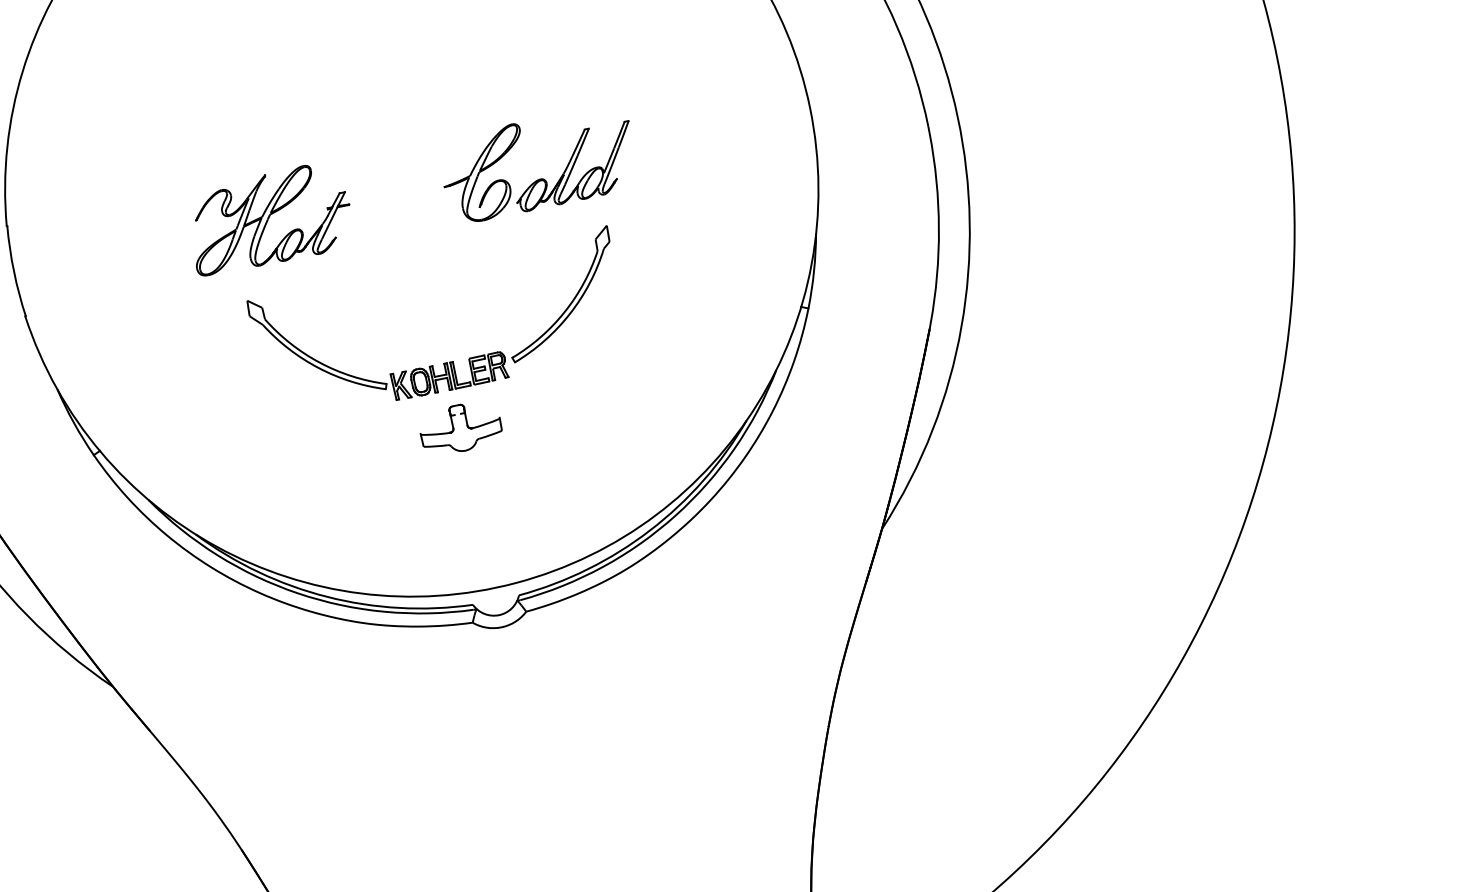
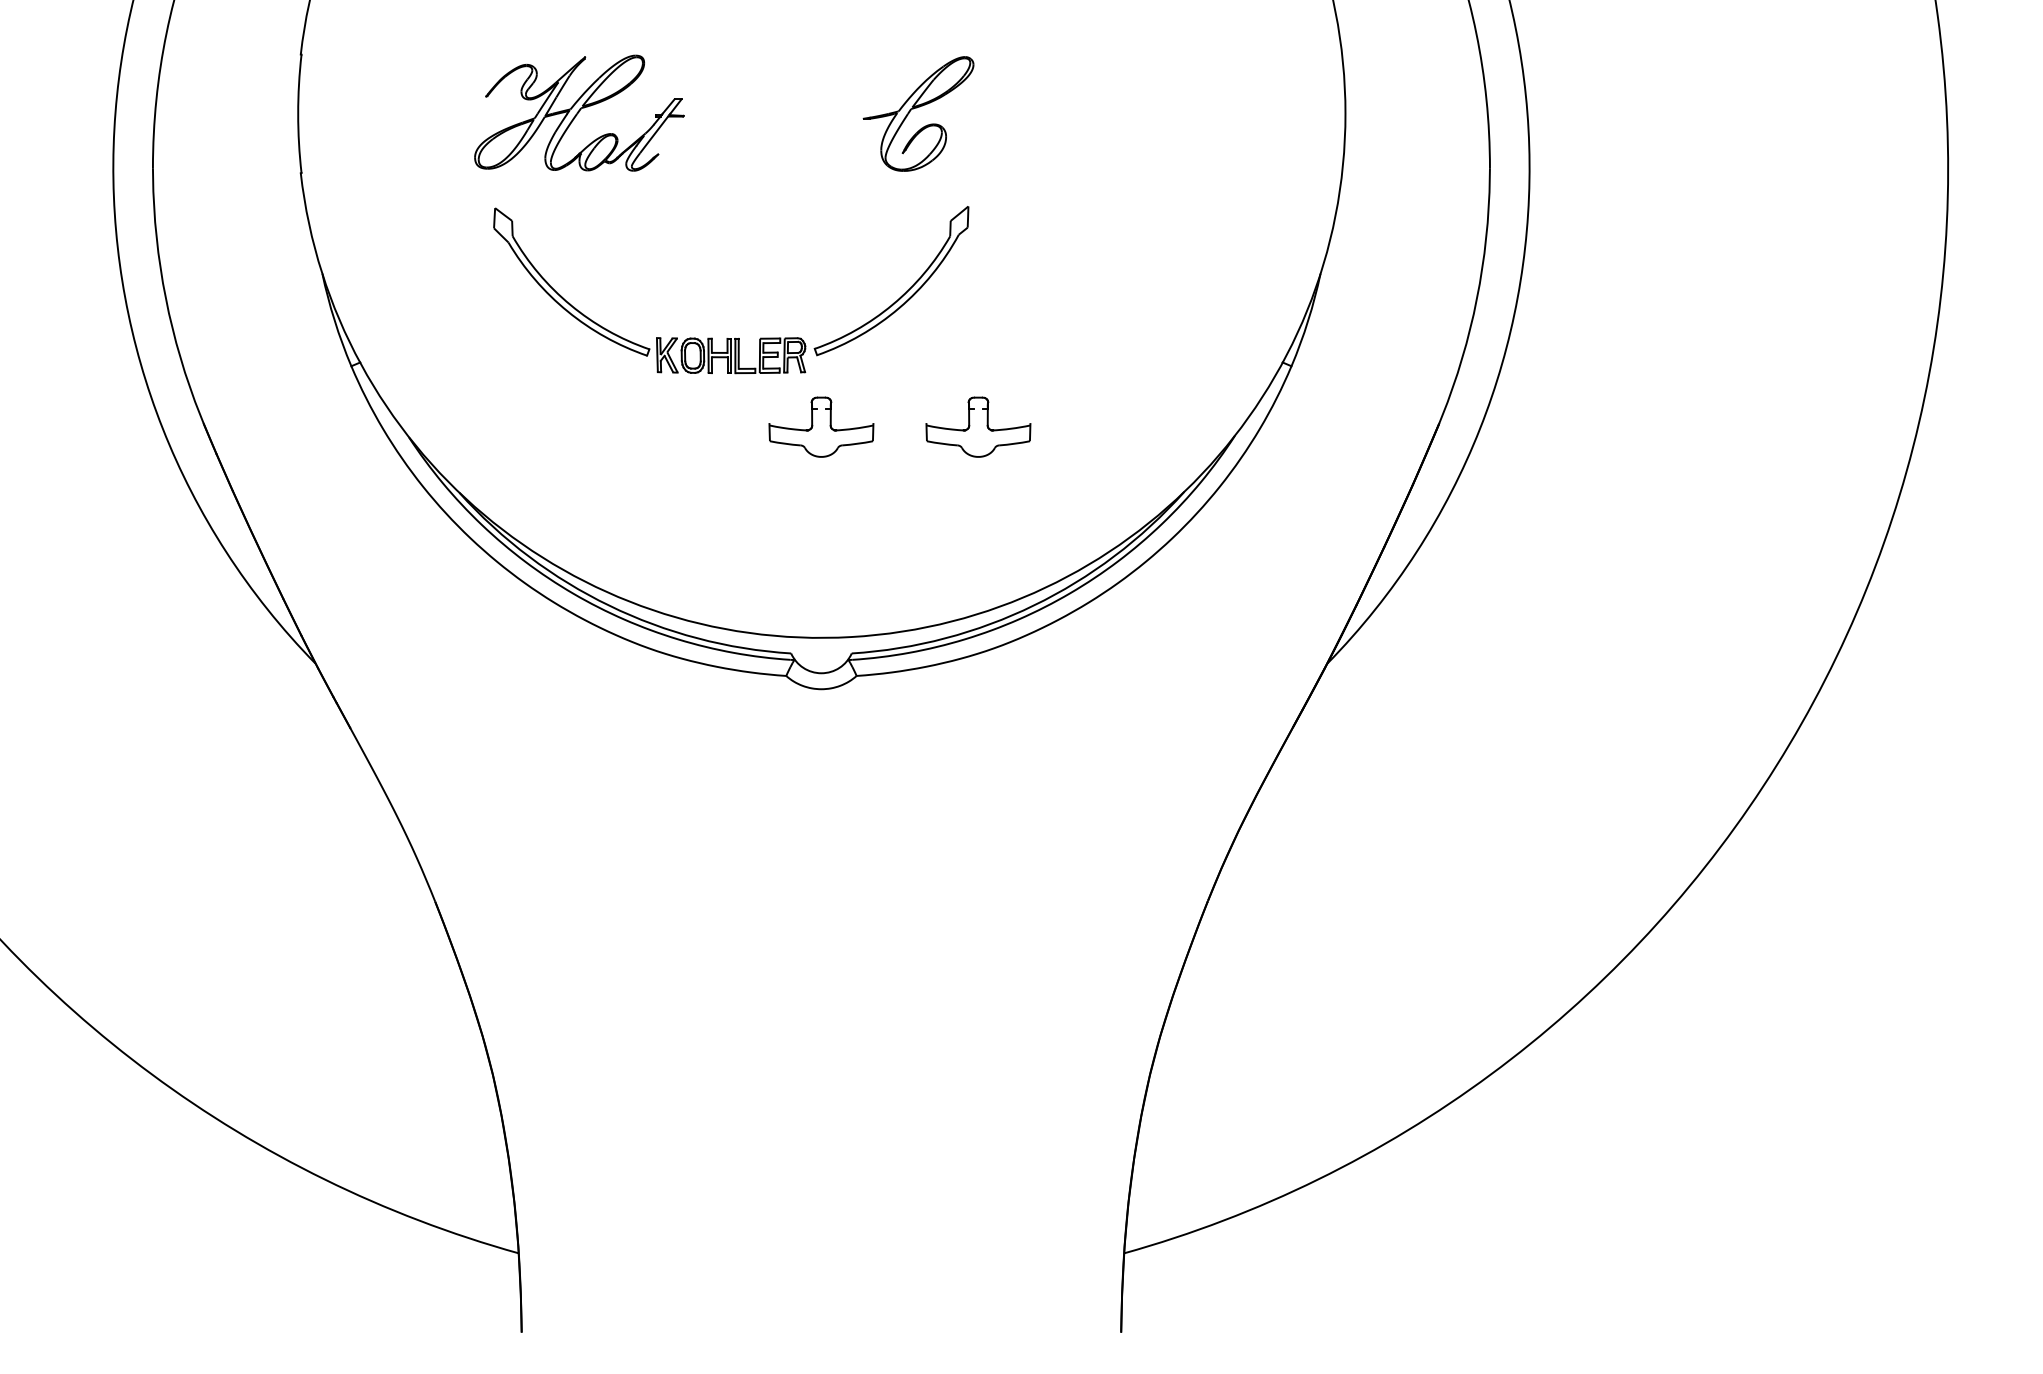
part: (573, 166) -> (1031, 126), removed
part: (269, 218) -> (579, 112), moved
part: (447, 362) -> (731, 338), moved
part: (579, 403) -> (978, 426), added

